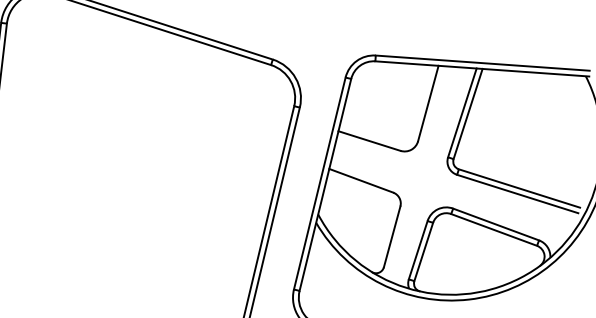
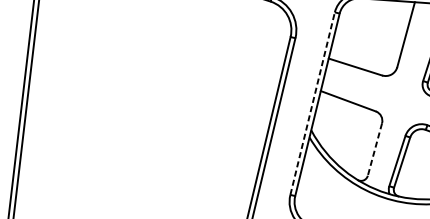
line: (319, 183) -> (312, 103), solid -> dashed
line: (392, 237) -> (375, 150), solid -> dashed

